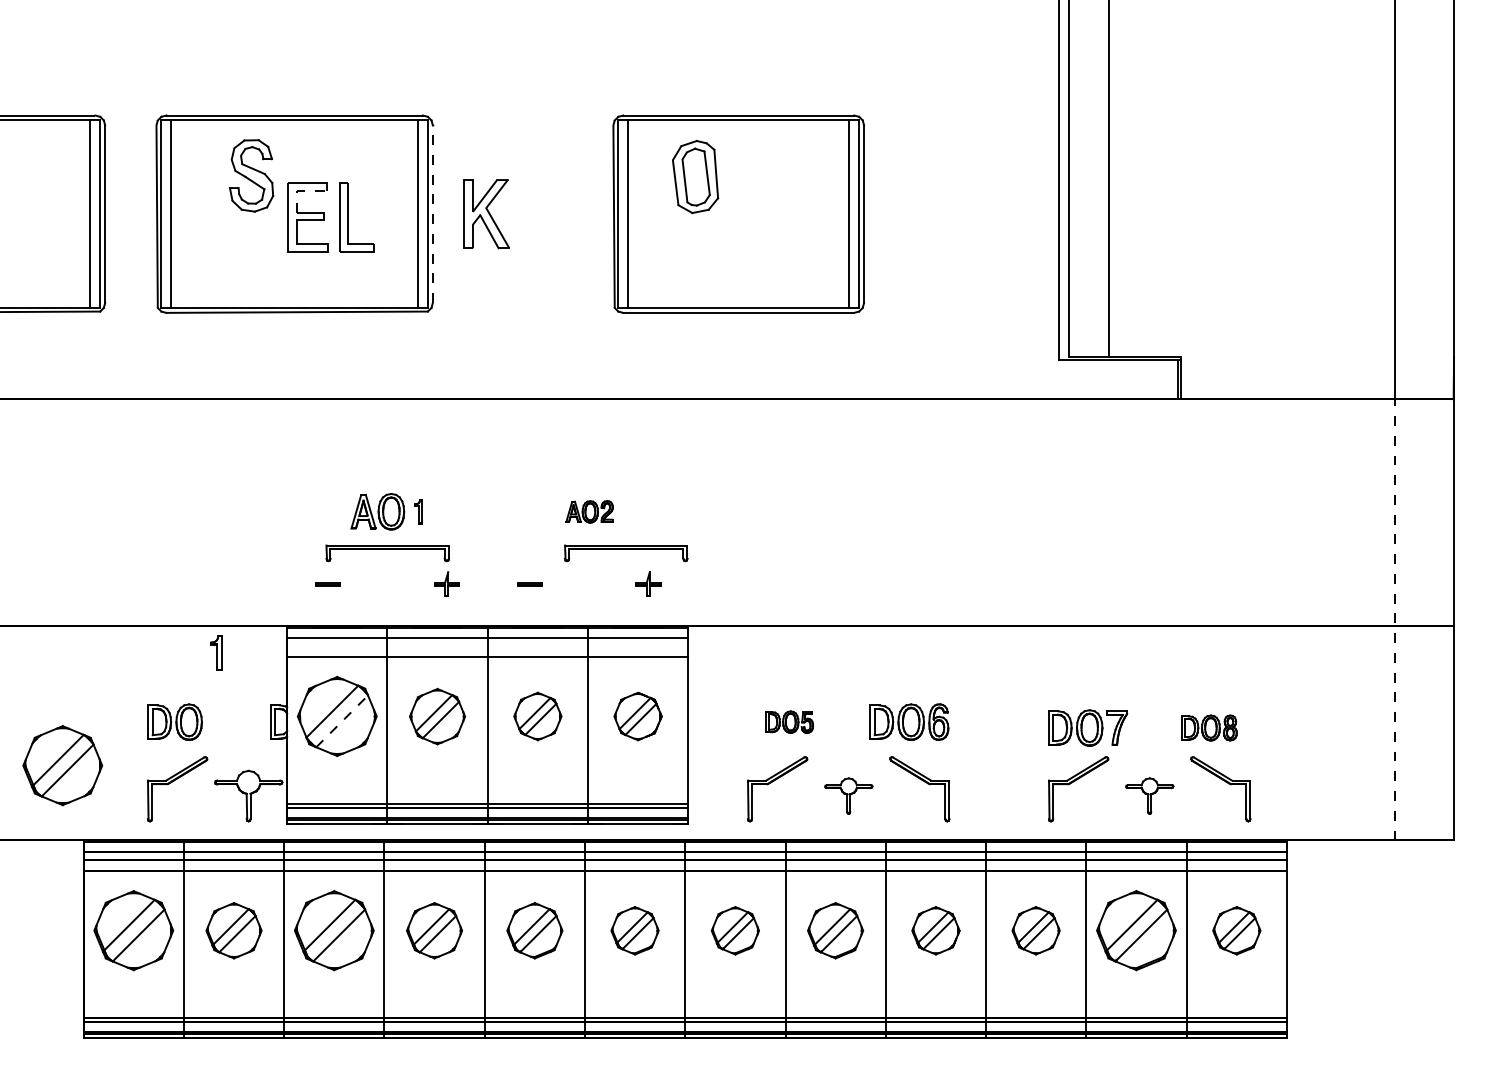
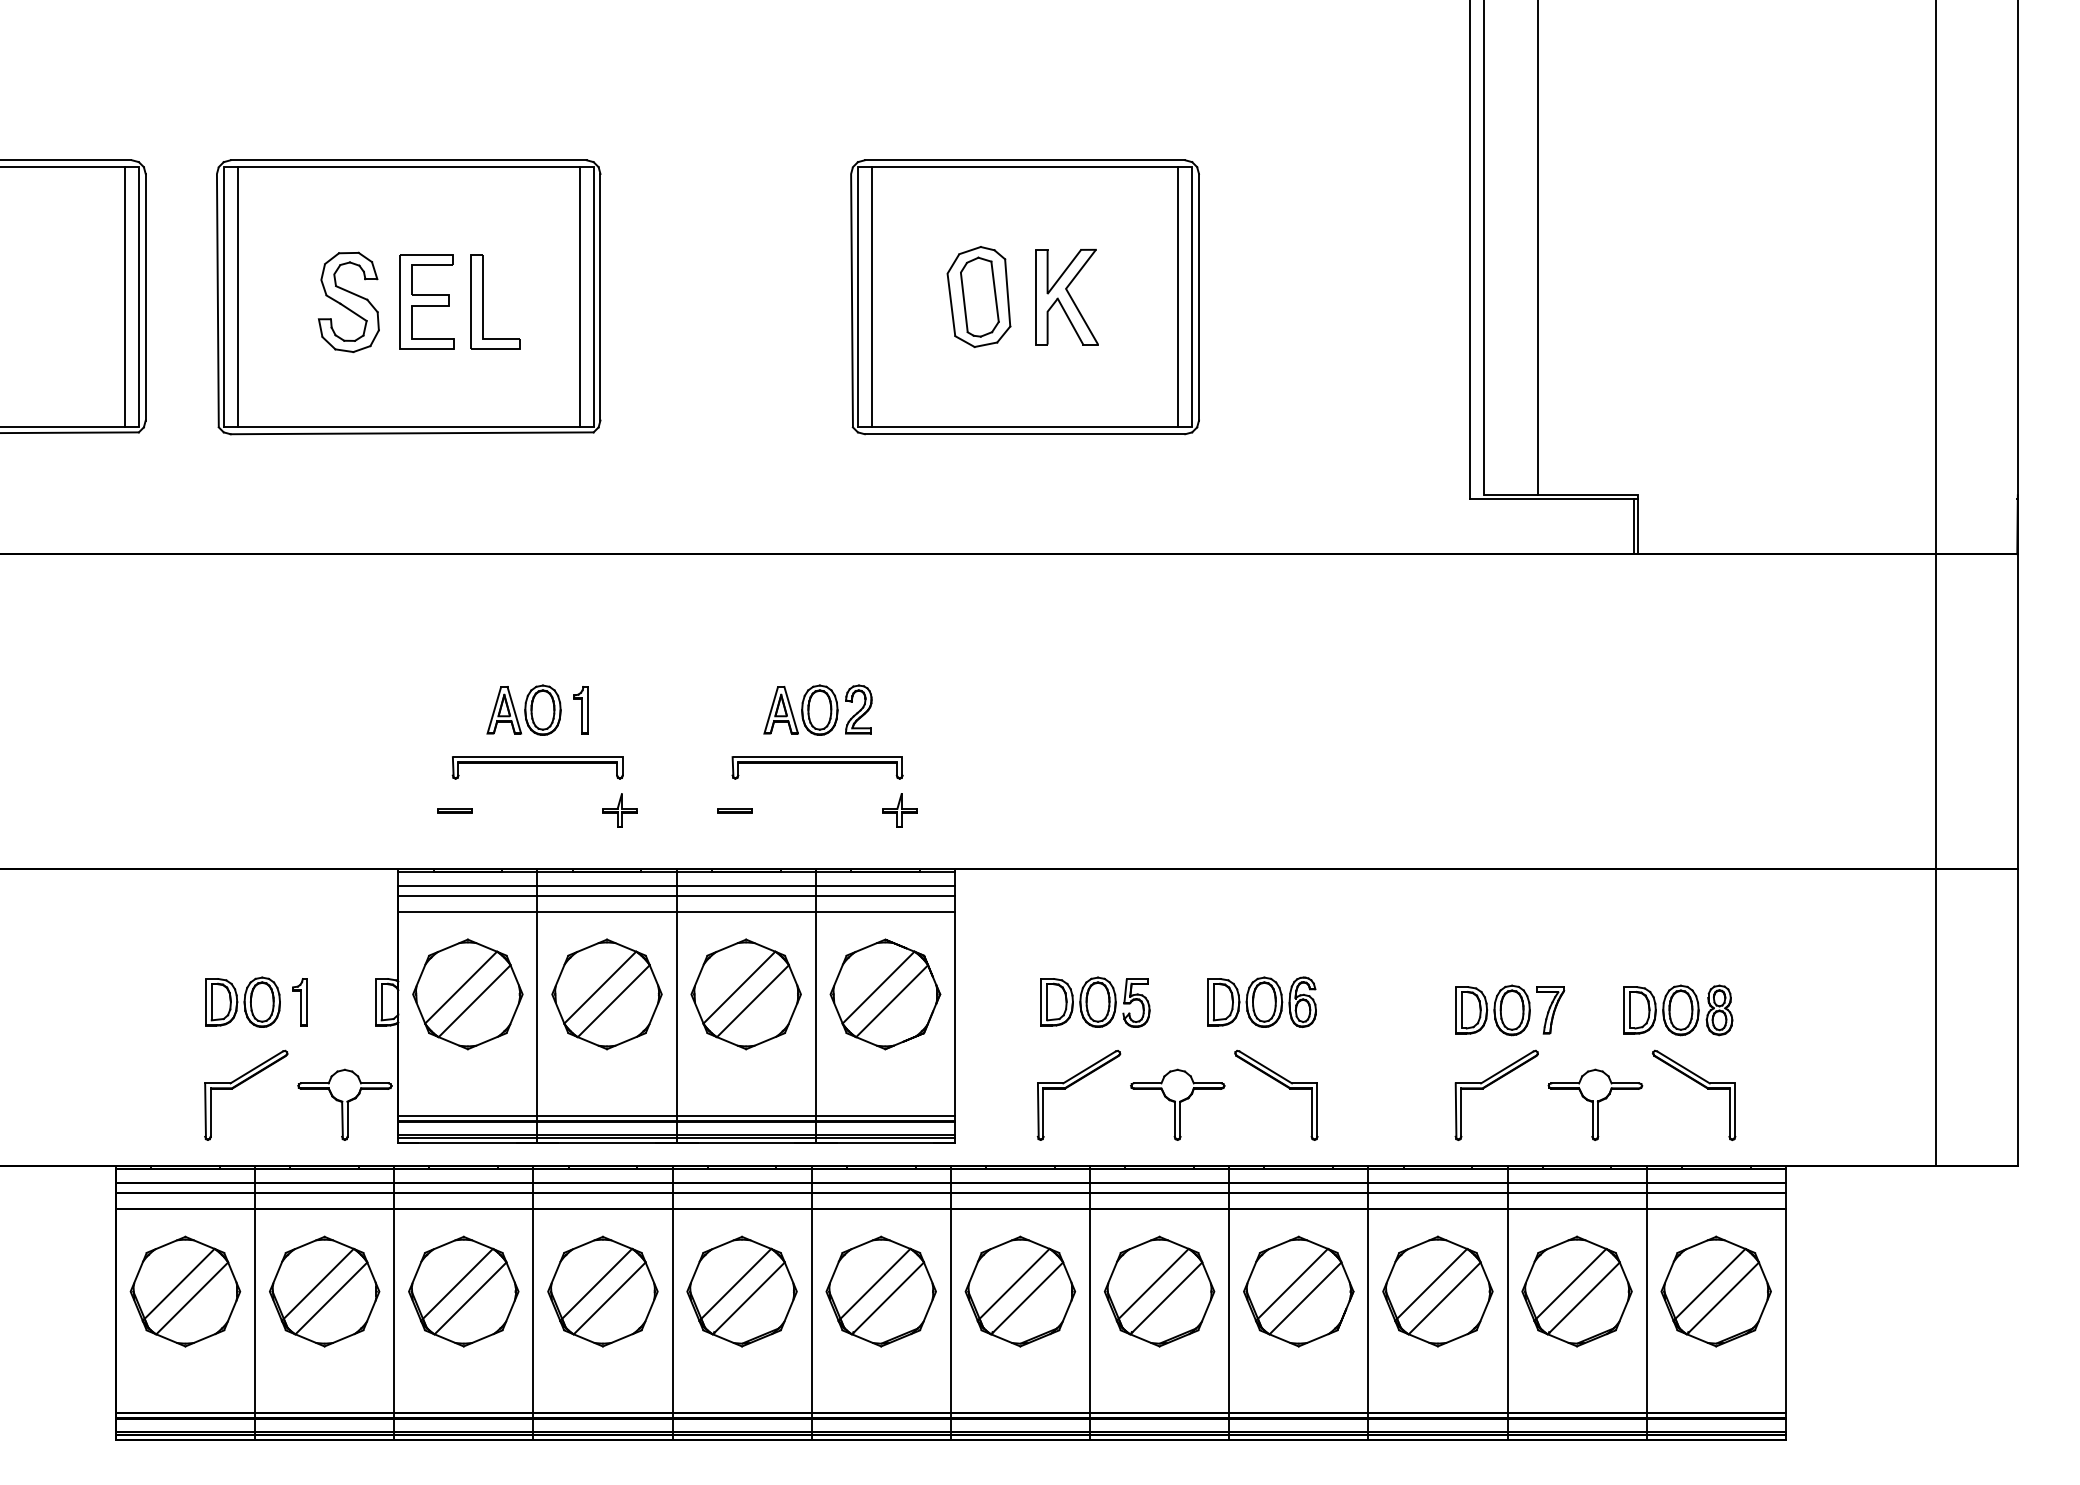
part: (251, 175) -> (348, 301), moved
part: (695, 177) -> (978, 297), moved
line: (300, 191) -> (416, 265), dashed -> solid
line: (432, 214) -> (600, 297), dashed -> solid
part: (486, 214) -> (1066, 297), moved
part: (418, 511) -> (580, 709), size x1.43
part: (589, 511) -> (817, 709), size x1.67
part: (626, 553) -> (817, 768), moved
line: (1394, 619) -> (1935, 859), dashed -> solid
line: (487, 645) -> (676, 895), added
part: (216, 652) -> (300, 1001), moved
part: (437, 716) -> (606, 994), size x1.43
part: (537, 716) -> (745, 994), size x1.67
part: (637, 716) -> (884, 994), size x1.67
line: (342, 721) -> (475, 1001), dashed -> solid
part: (789, 721) -> (1095, 1001), size x1.67
part: (1209, 727) -> (1678, 1009), size x1.43
part: (62, 765) -> (86, 1062), removed
part: (848, 795) -> (1177, 1104), size x1.43
part: (1149, 795) -> (1595, 1104), size x1.43
part: (233, 930) -> (323, 1291), size x1.43
part: (434, 930) -> (602, 1291), size x1.43
part: (534, 930) -> (741, 1291), size x1.43
part: (634, 930) -> (880, 1291), size x1.67
part: (735, 930) -> (1020, 1291), size x1.67
part: (835, 930) -> (1159, 1291), size x1.43
part: (935, 930) -> (1298, 1291), size x1.67
part: (1035, 930) -> (1436, 1291), size x1.67
part: (1236, 930) -> (1715, 1291), size x1.67

